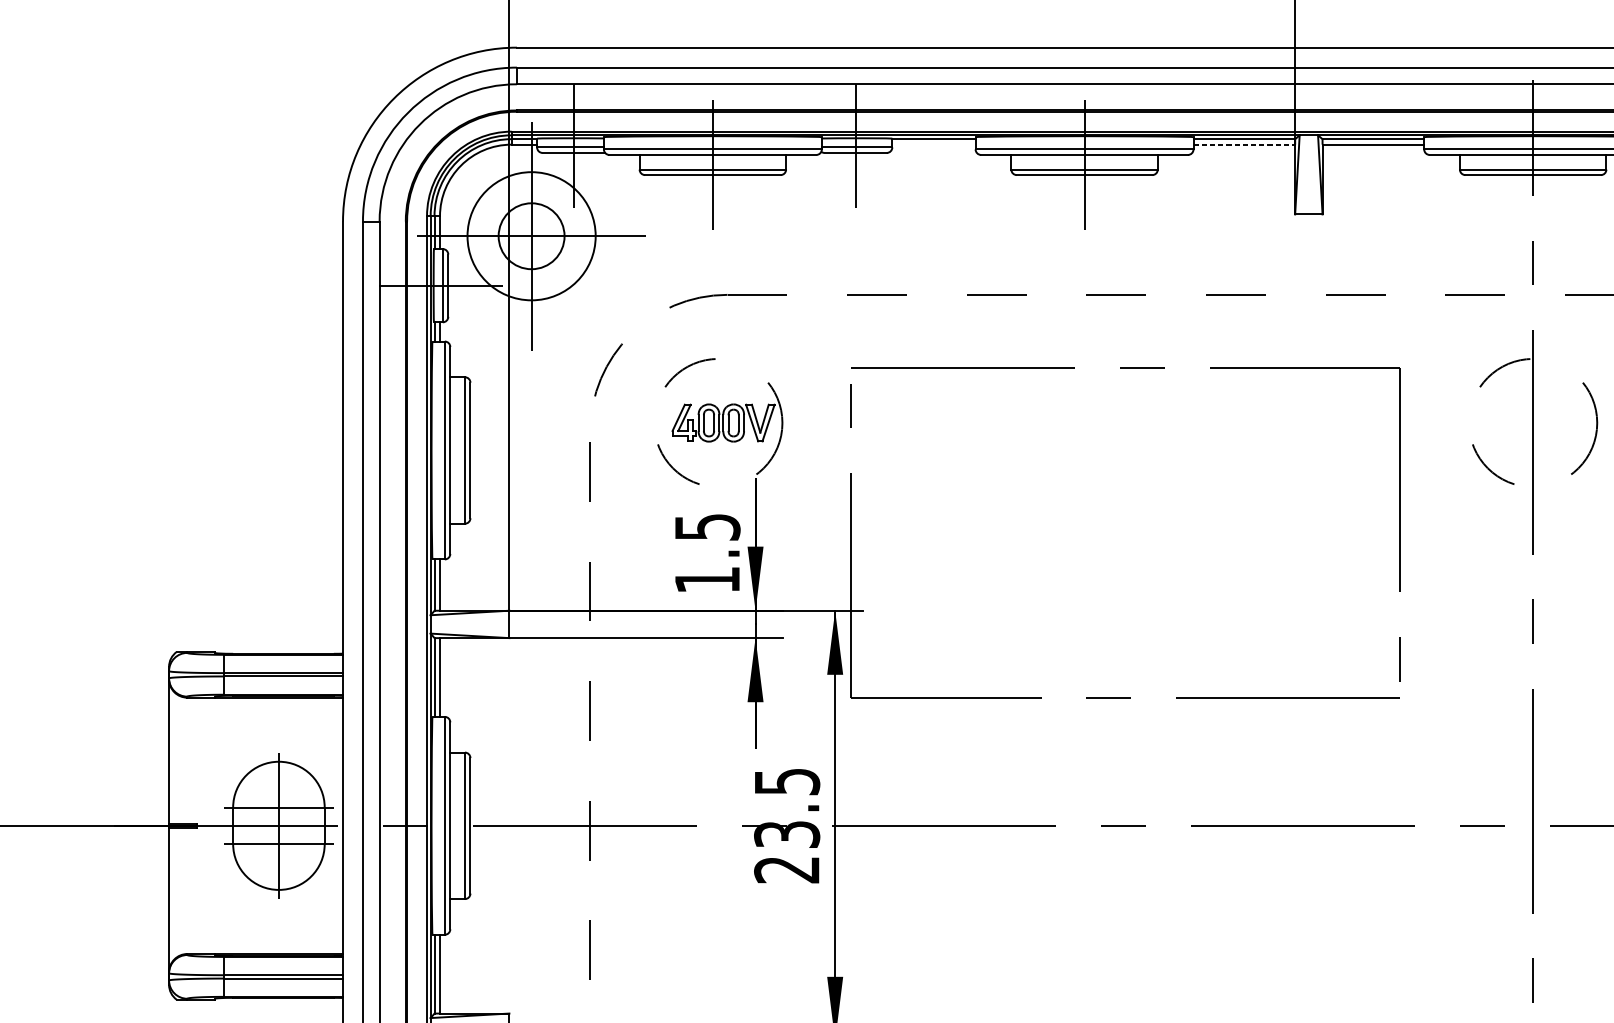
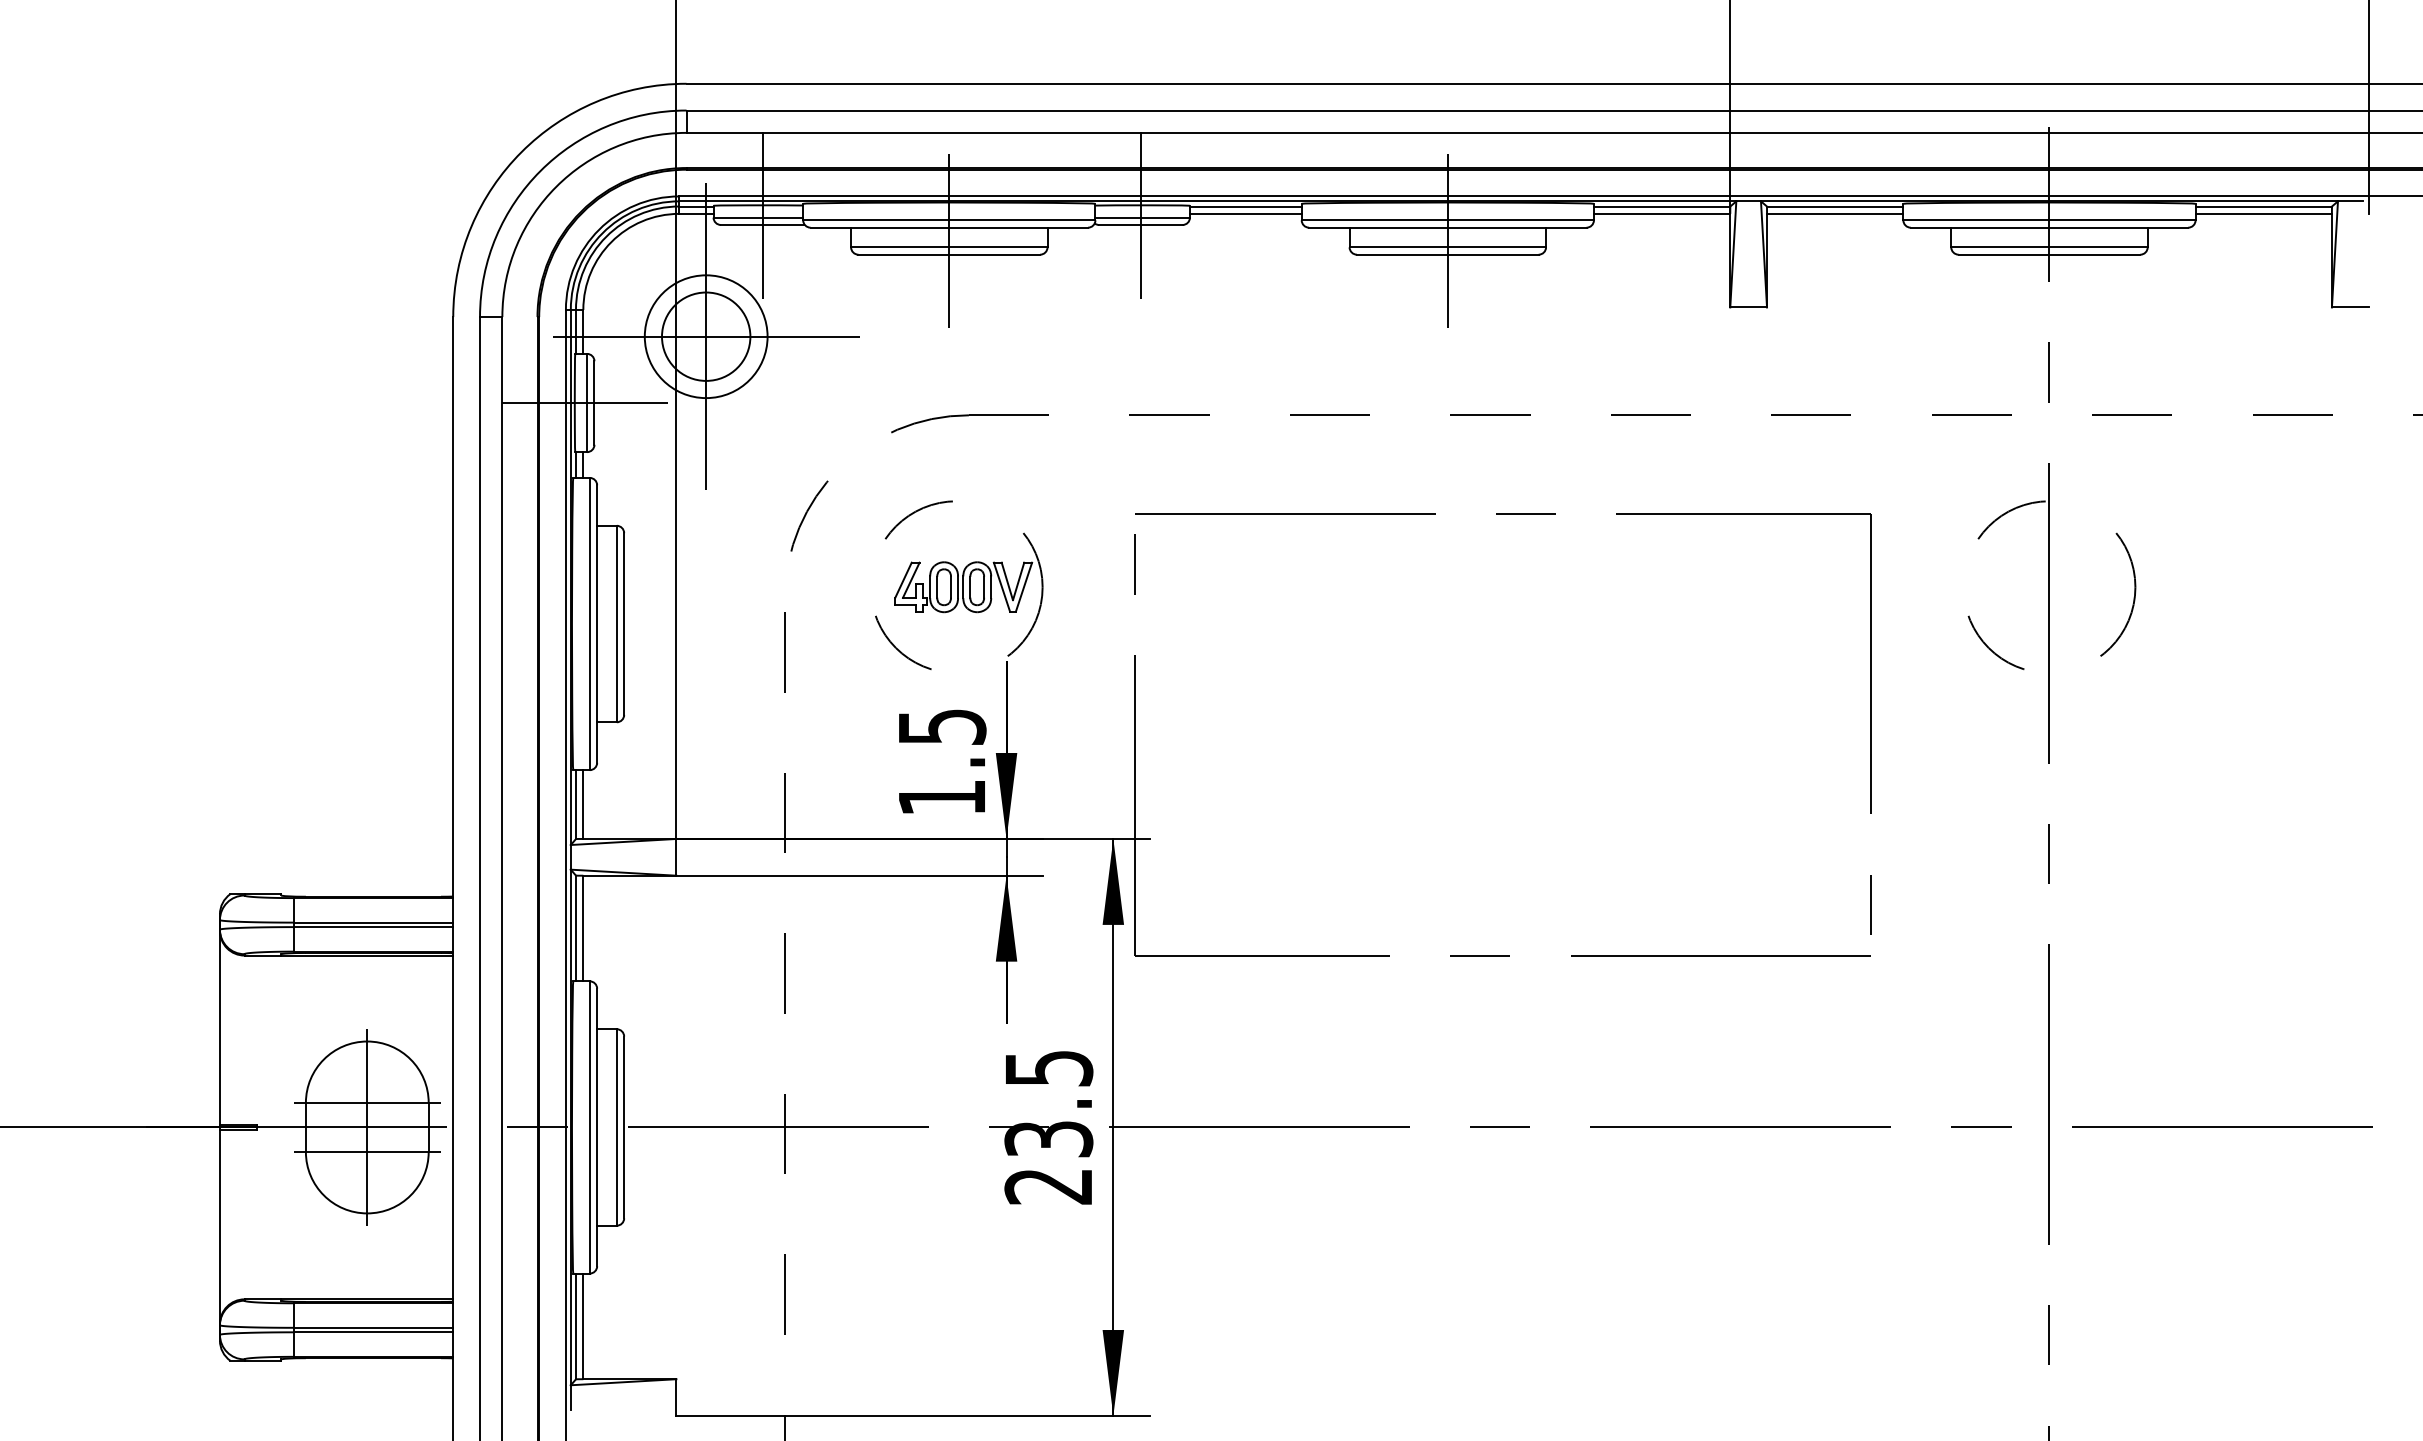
line: (933, 144) -> (1245, 213), added
line: (1244, 144) -> (1662, 213), dashed -> solid
circle: (531, 236) -> (705, 336), size x0.71

